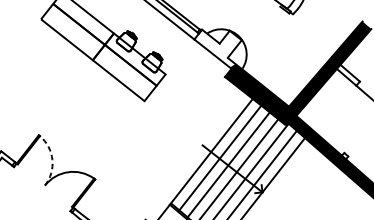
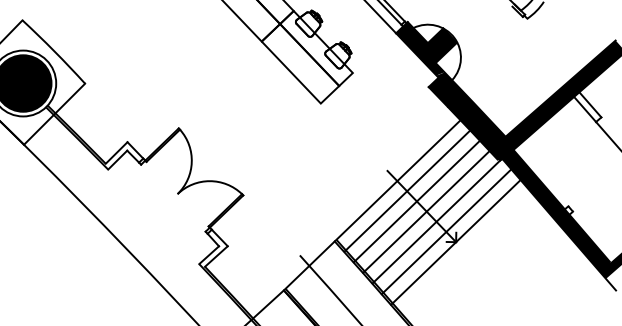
fill: (219, 47) -> (426, 48), added
arc: (52, 159) -> (191, 162), dashed -> solid

